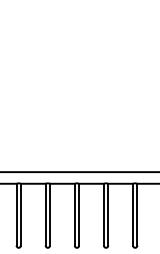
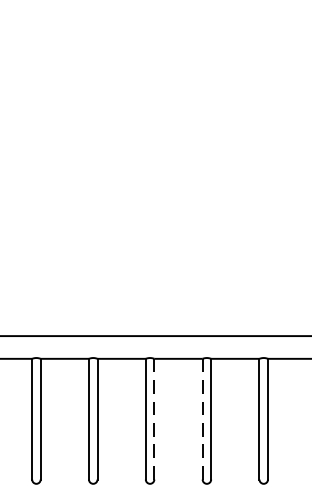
line: (79, 214) -> (155, 418), solid -> dashed
line: (103, 214) -> (201, 418), solid -> dashed

